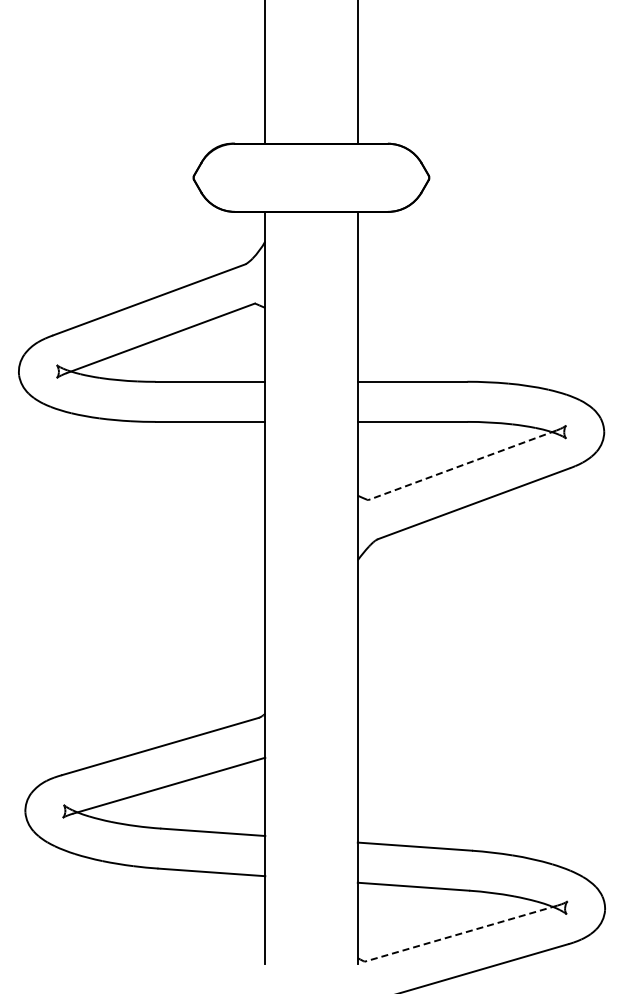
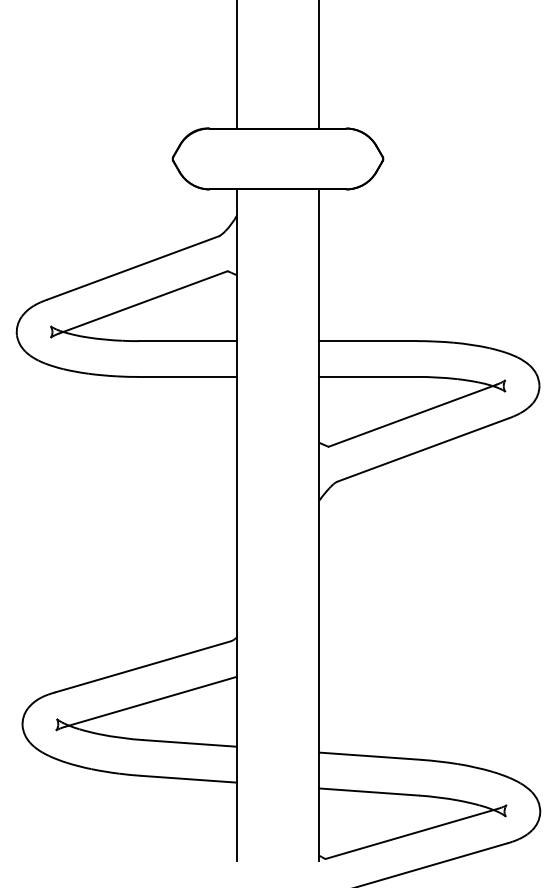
line: (461, 465) -> (412, 415), dashed -> solid
line: (460, 933) -> (411, 833), dashed -> solid

